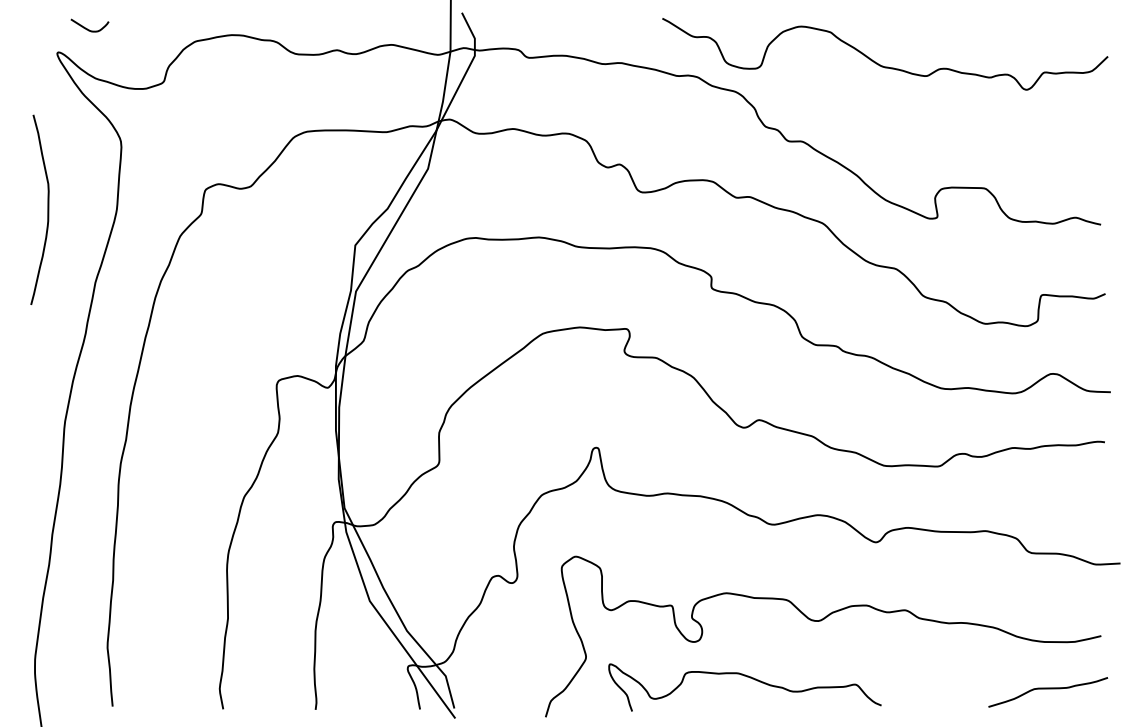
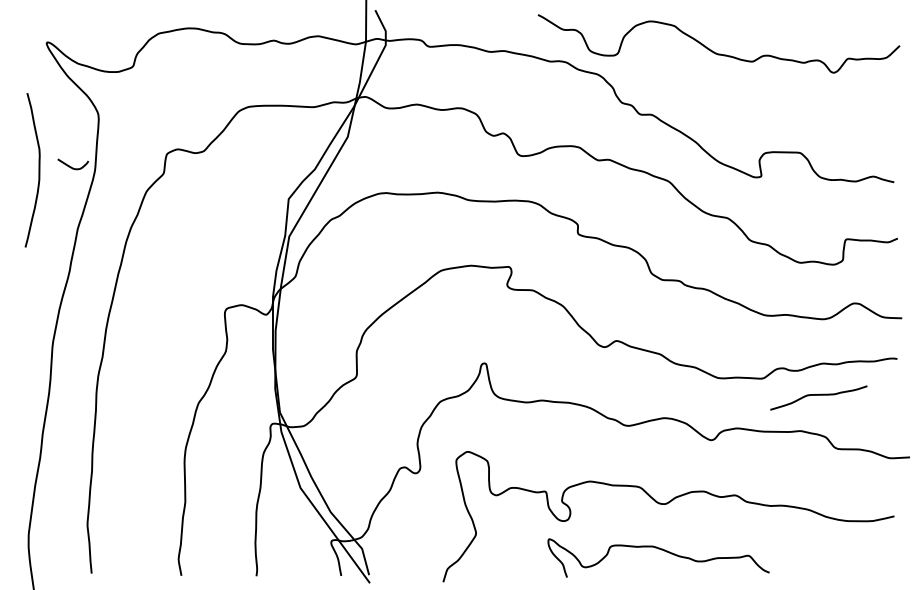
curve: (87, 28) -> (71, 166), moved
curve: (747, 677) -> (660, 549), moved
curve: (1048, 689) -> (819, 395), moved

